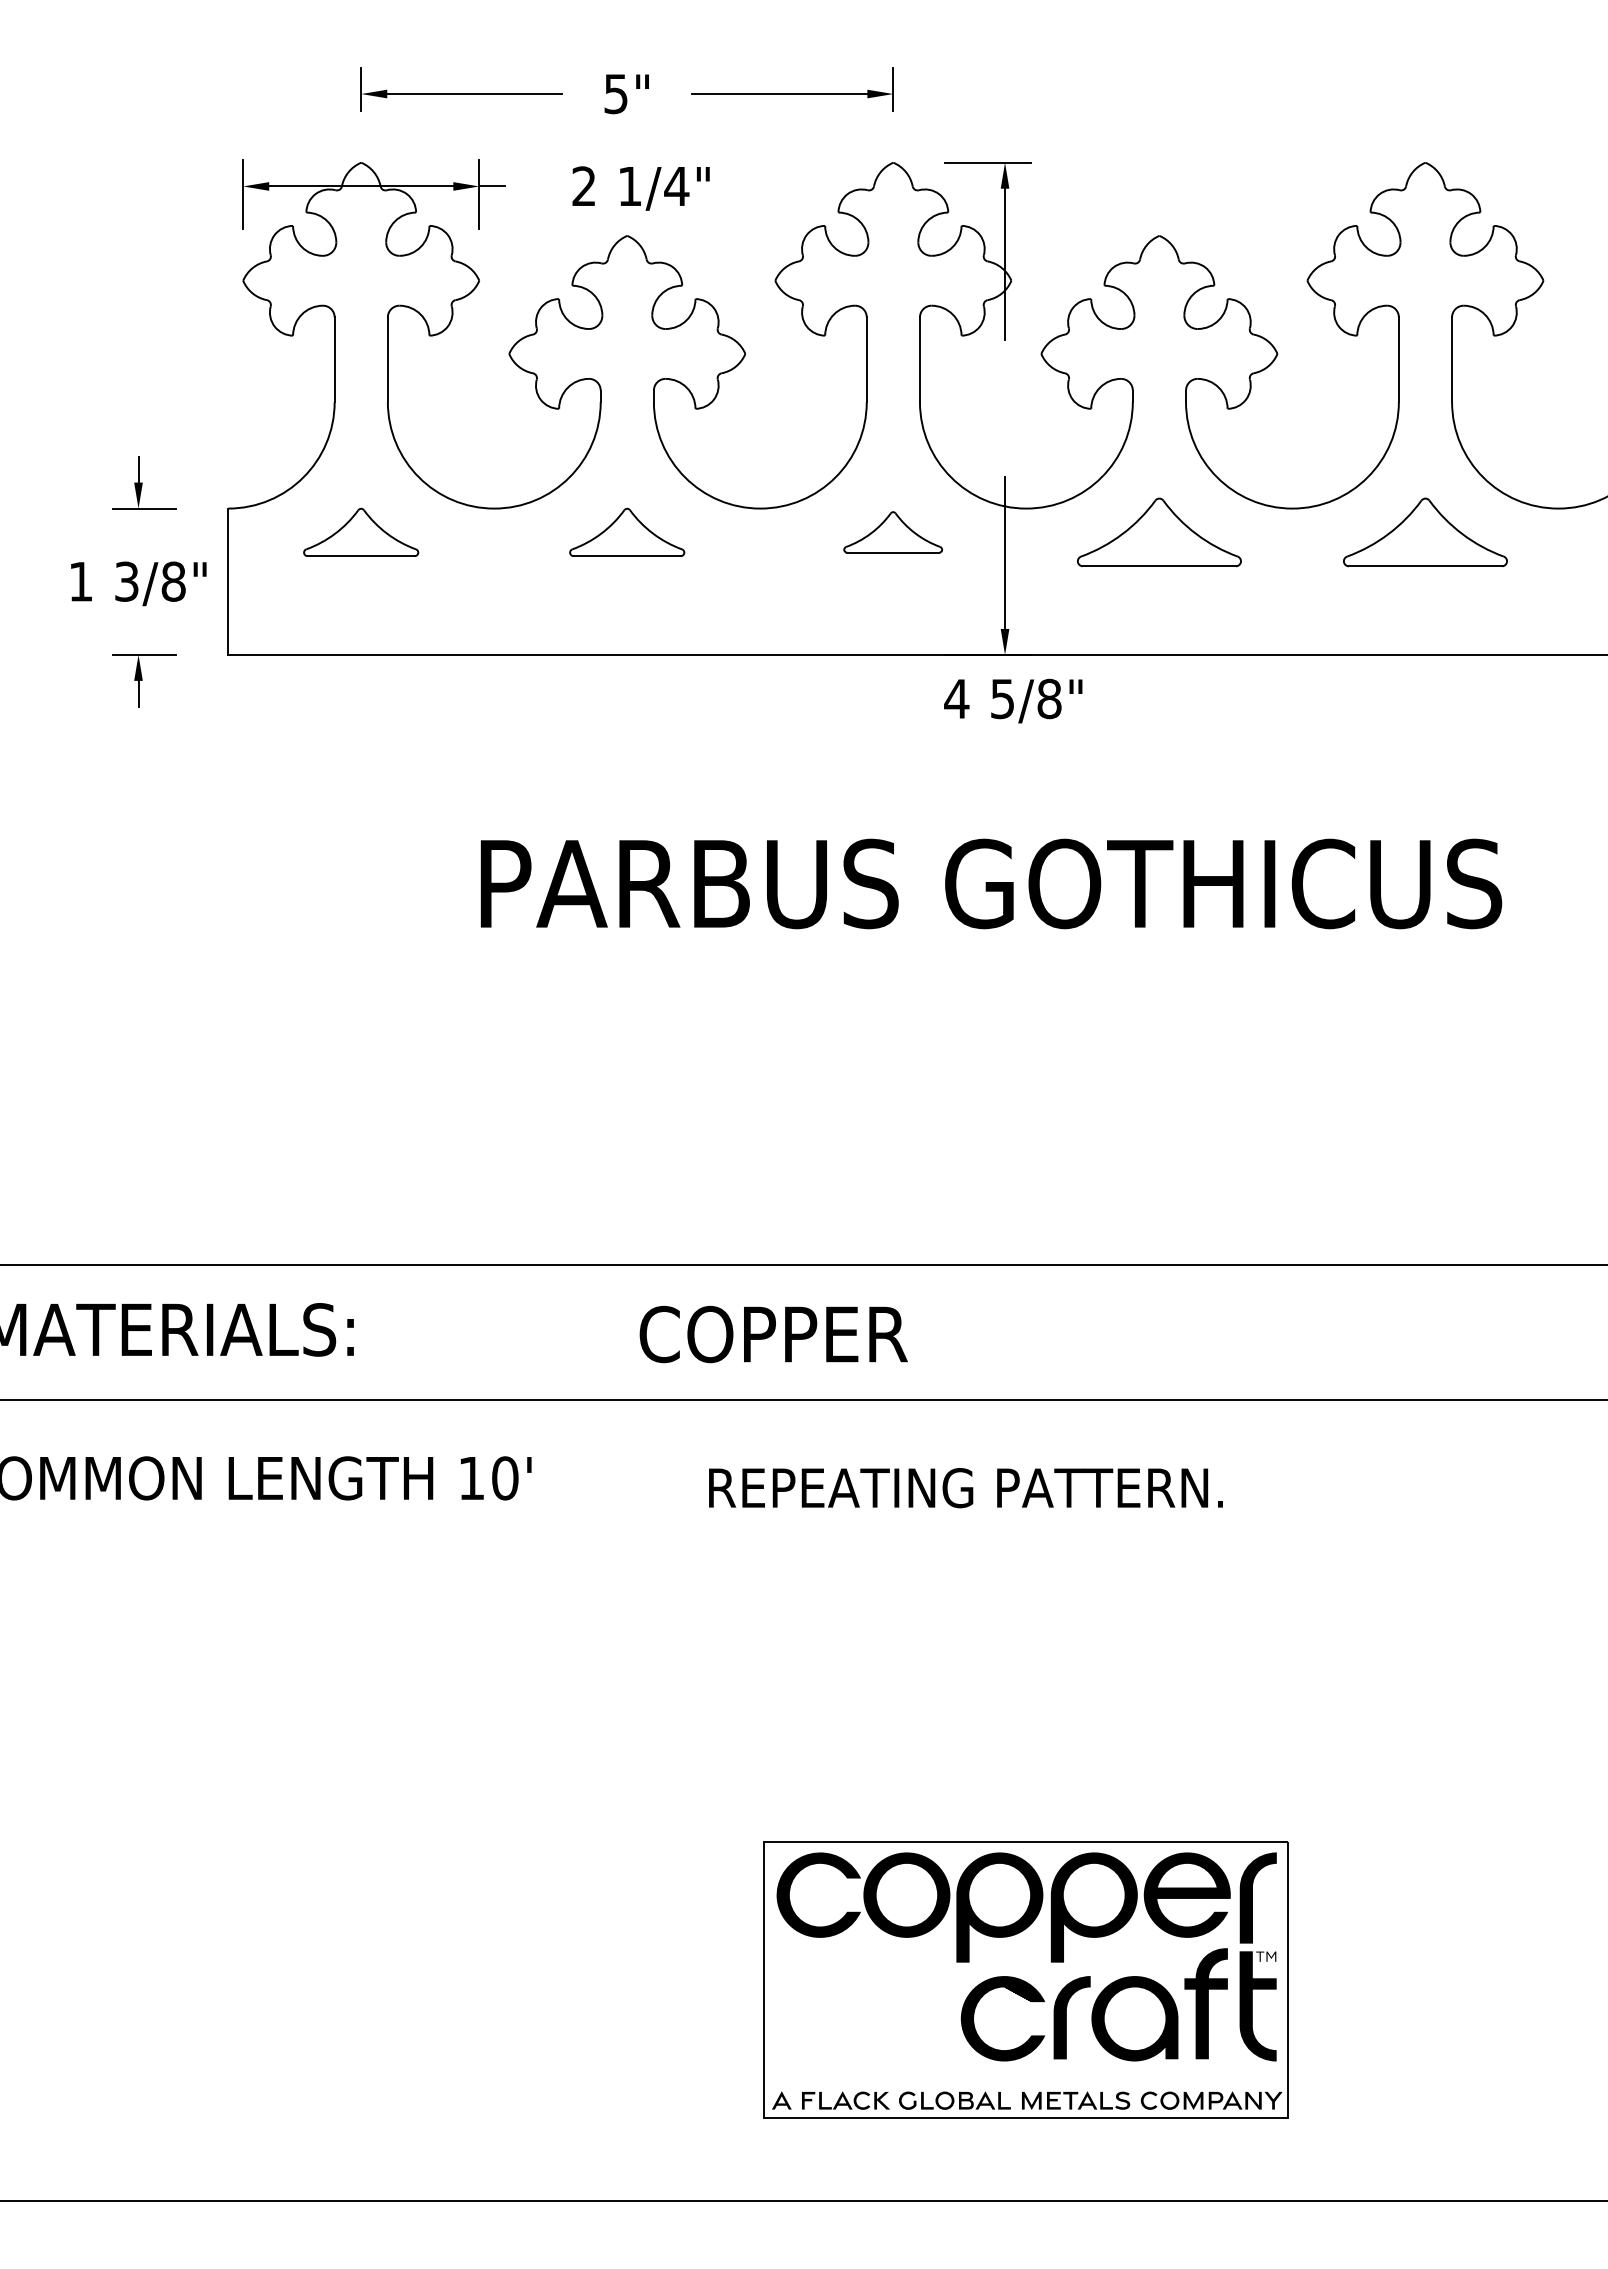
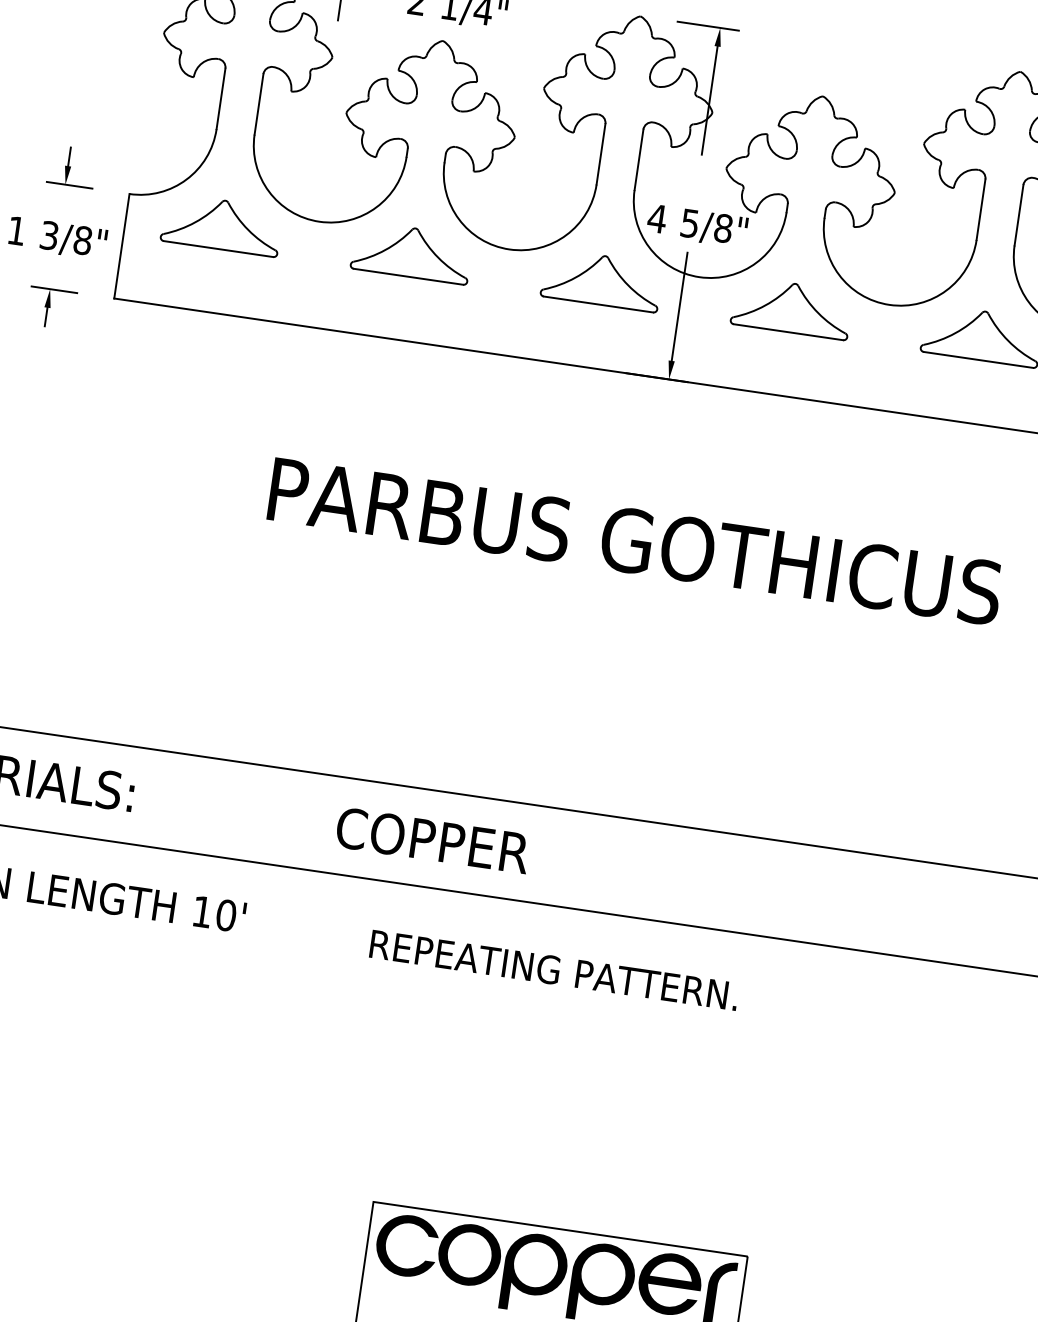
part: (360, 532) -> (221, 224), size x1.43
part: (626, 532) -> (411, 252), size x1.43
part: (892, 532) -> (601, 280), size x1.67
text: (1013, 700) -> (697, 225), moved

